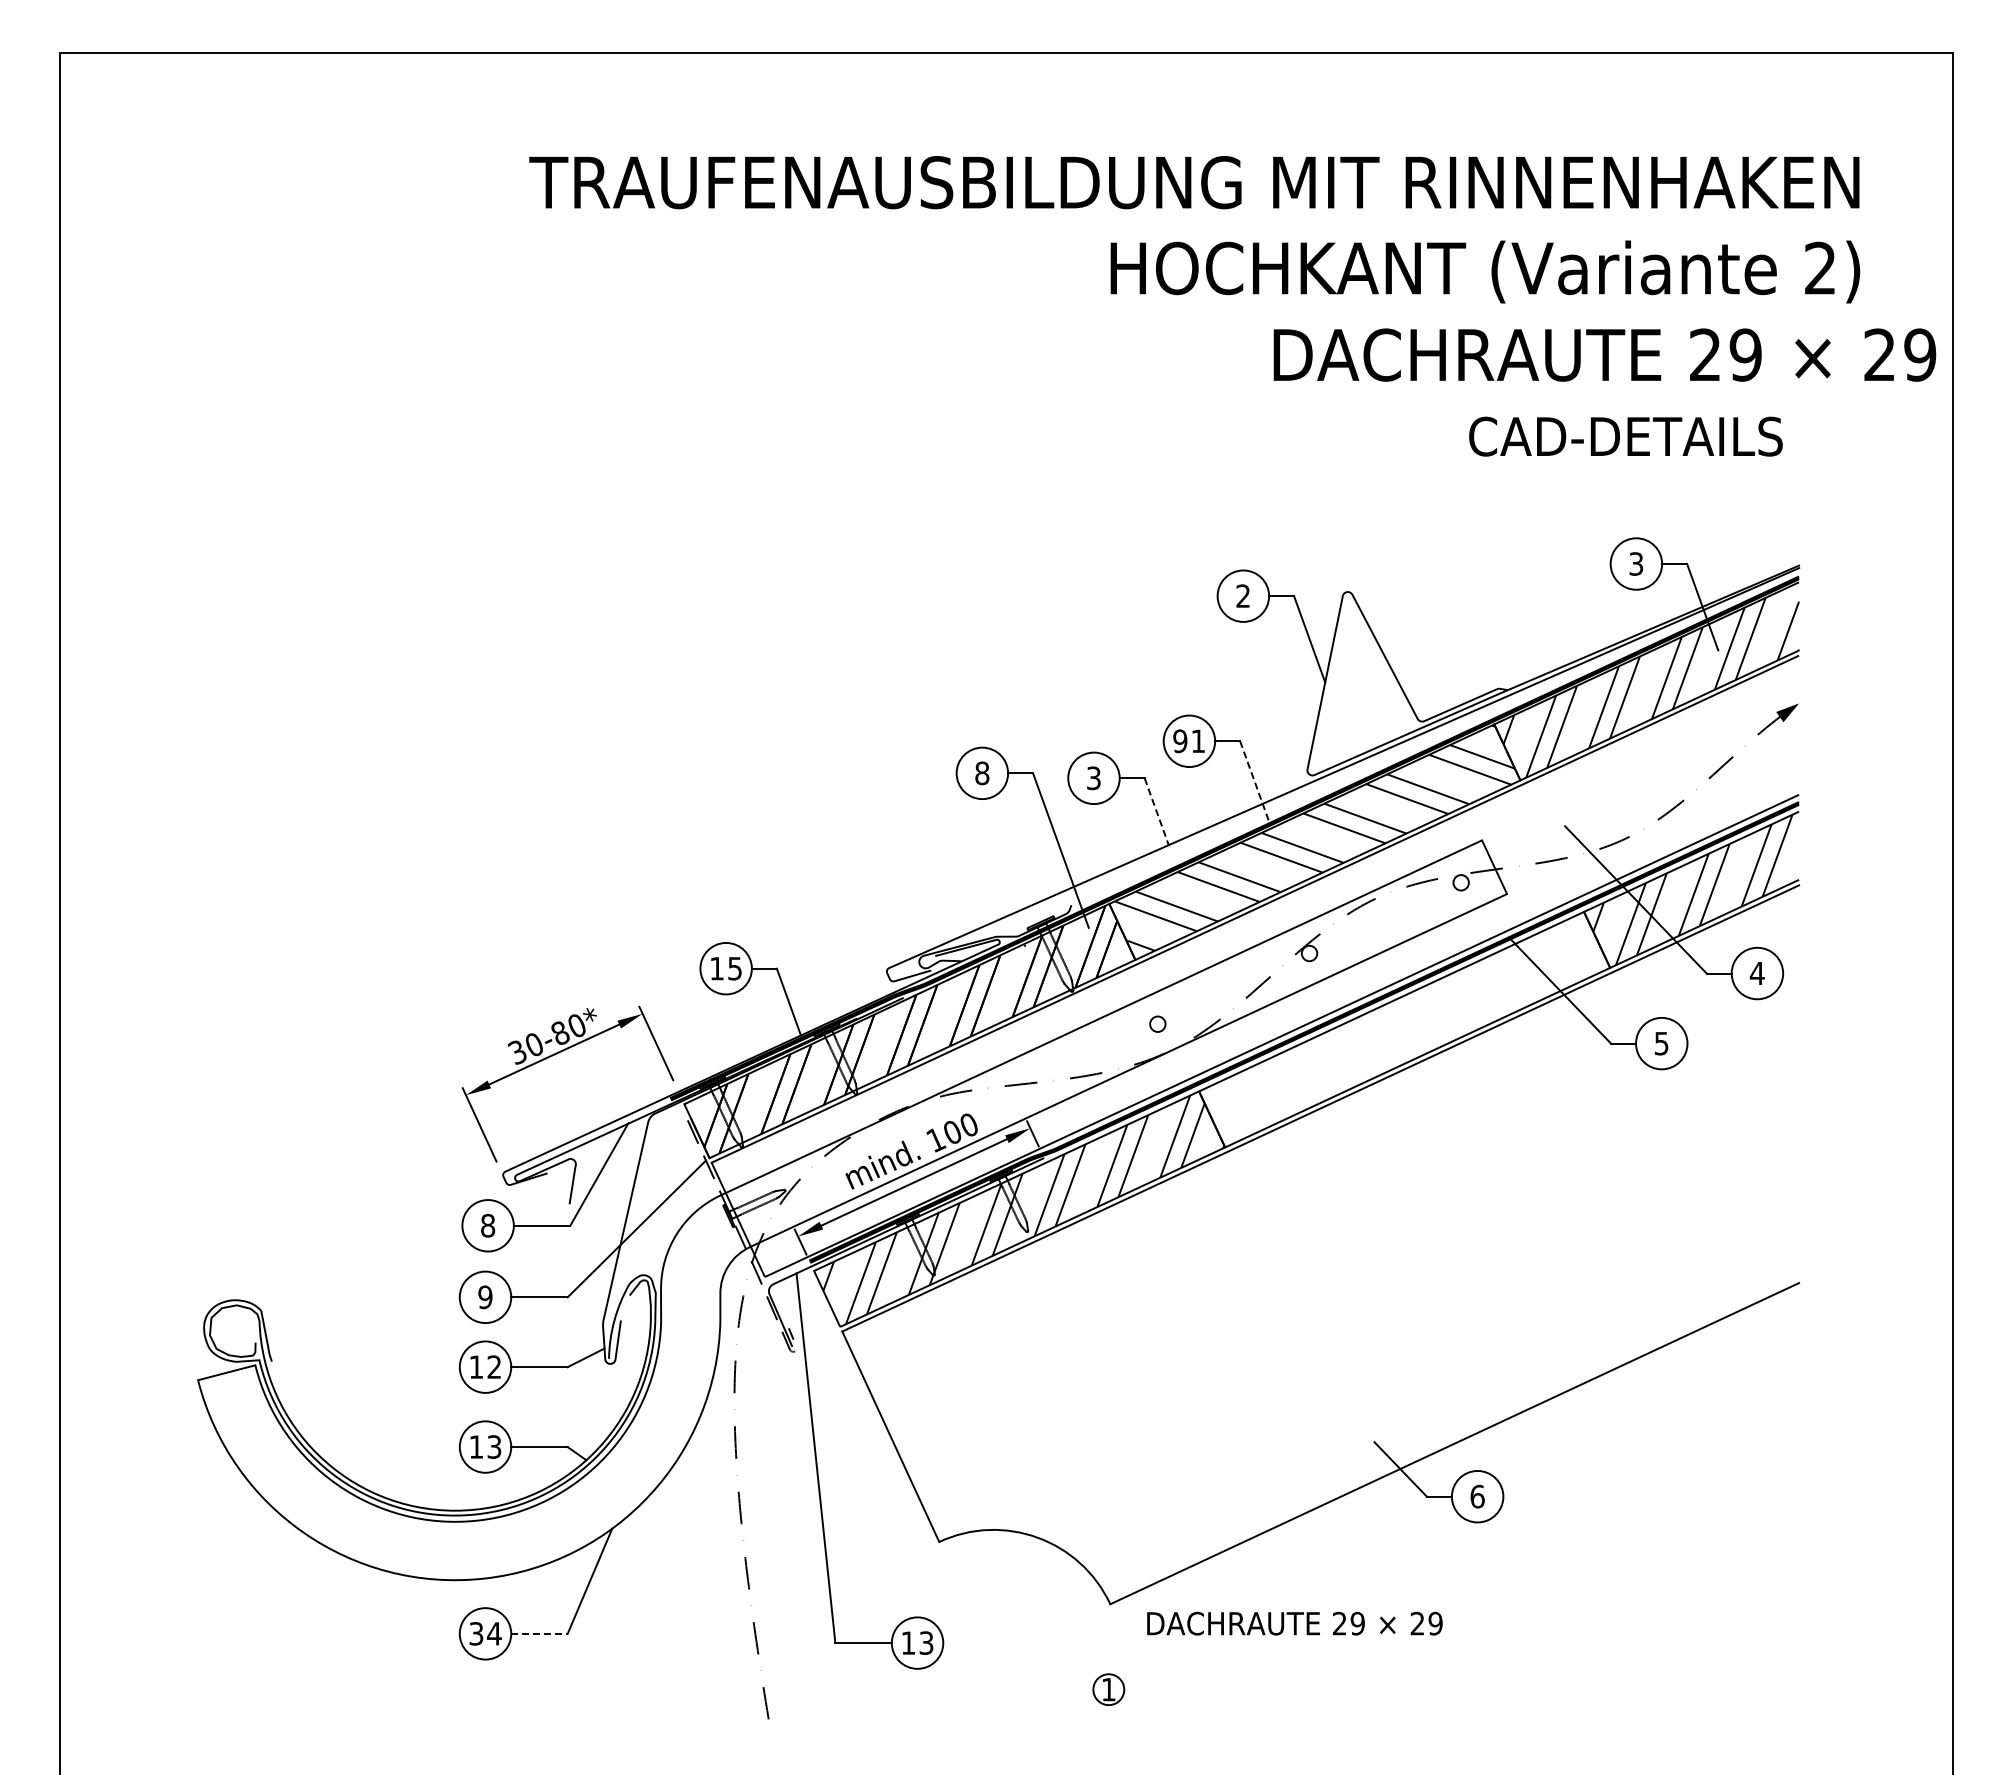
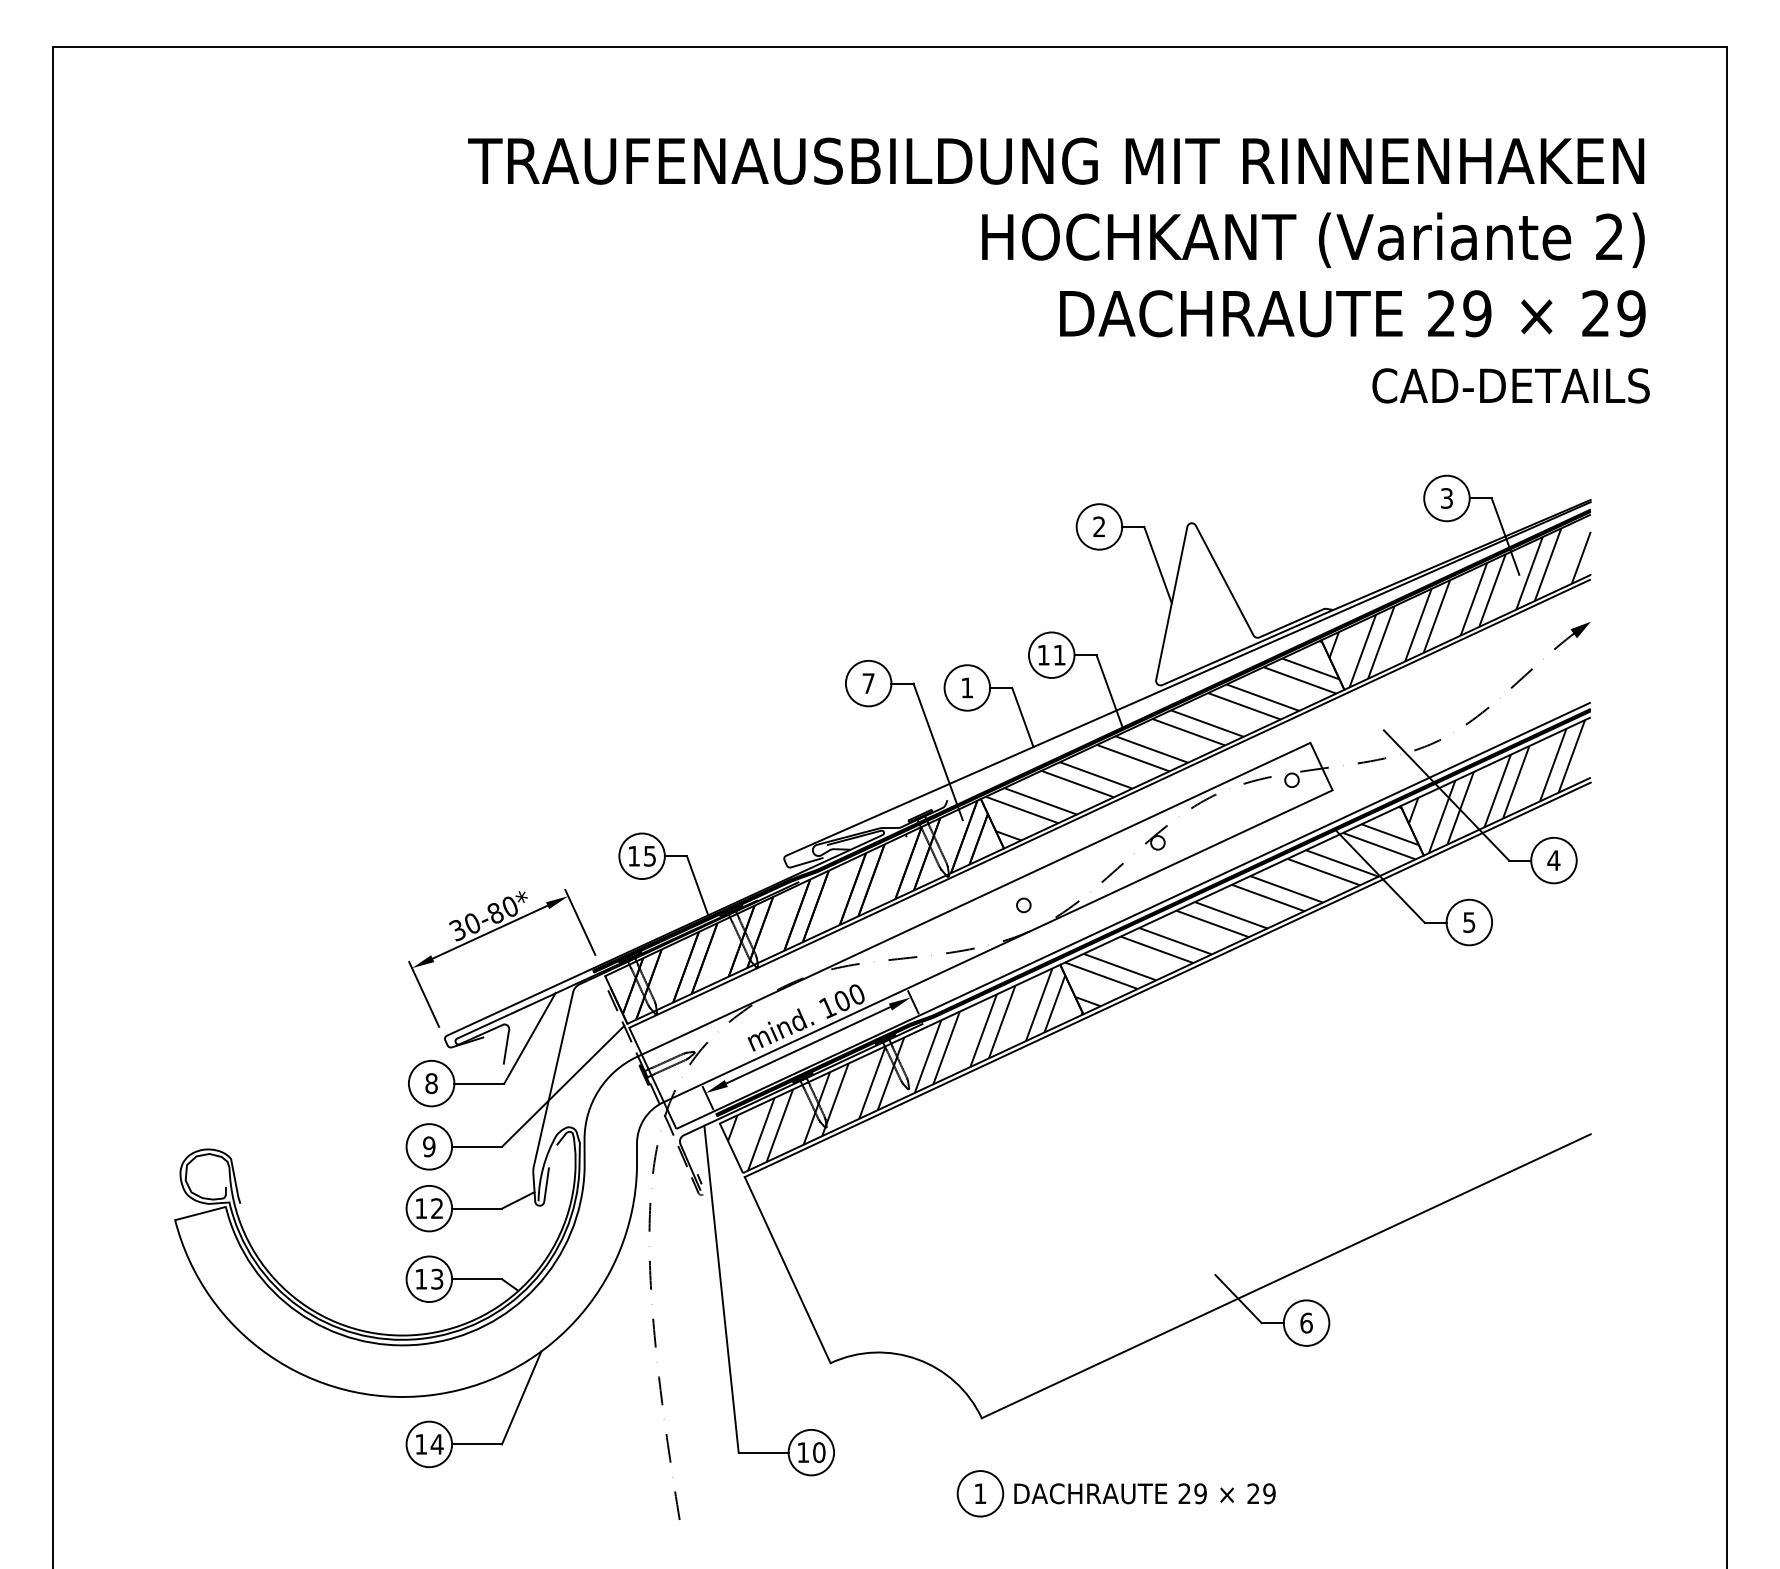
text: (1604, 354) -> (1352, 313), moved
text: (1625, 436) -> (1510, 385), moved
text: (1180, 741) -> (1043, 655), 91 -> 11
text: (982, 773) -> (868, 683), 8 -> 7
text: (1093, 778) -> (966, 688), 3 -> 1
line: (1255, 783) -> (1110, 692), dashed -> solid
line: (1156, 811) -> (1022, 717), dashed -> solid
hatch: (1404, 1025) -> (1241, 906), added
text: (1294, 1623) -> (1144, 1493), moved
text: (476, 1633) -> (421, 1444), 34 -> 14
line: (539, 1633) -> (477, 1444), dashed -> solid
text: (926, 1642) -> (819, 1452), 13 -> 10
circle: (1108, 1689) -> (980, 1493), size x1.67

